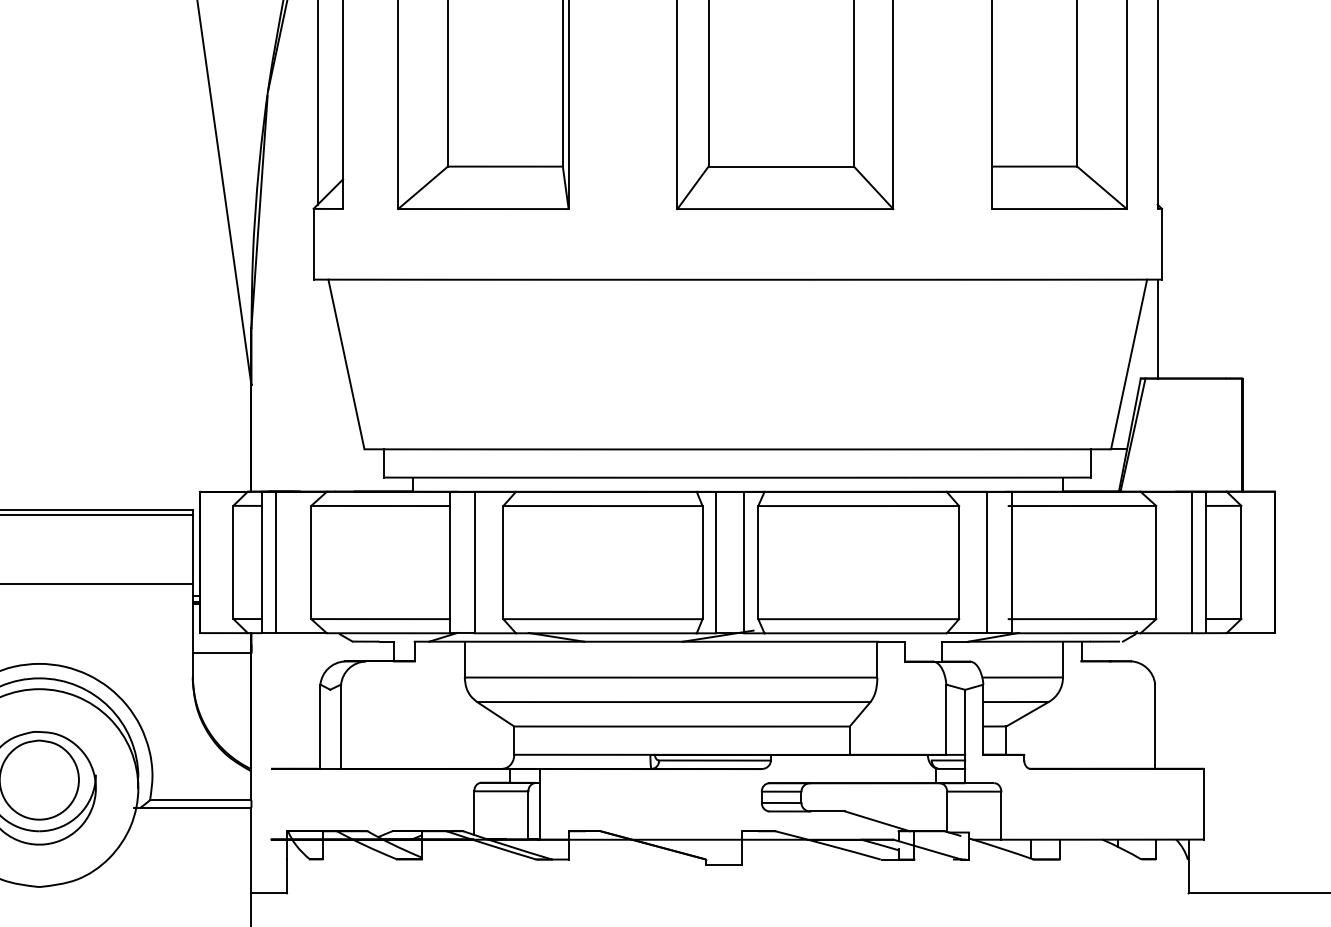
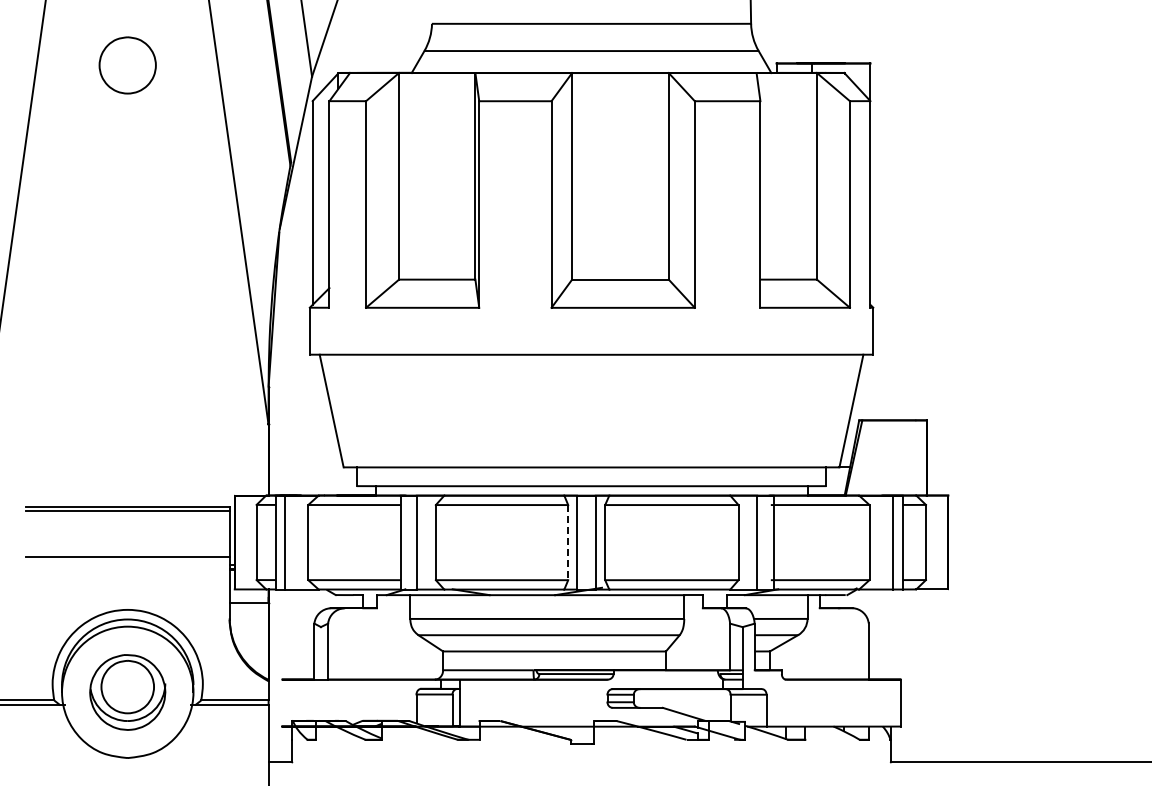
line: (1157, 329) -> (870, 387), removed
line: (703, 562) -> (568, 542), solid -> dashed

